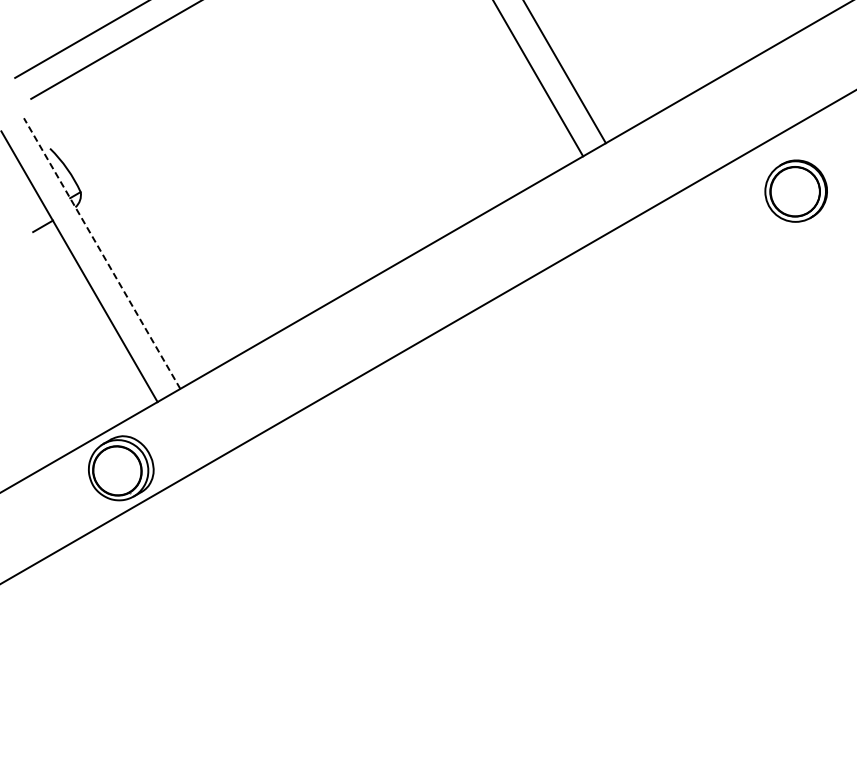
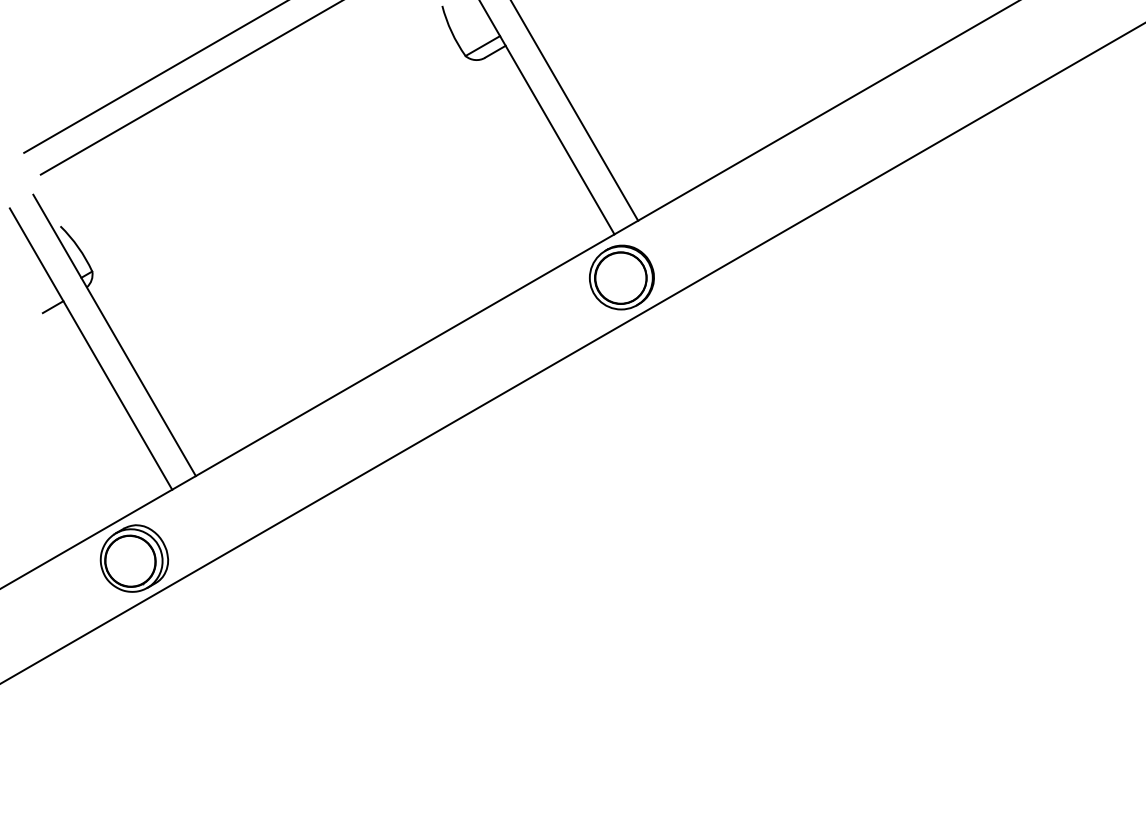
part: (795, 191) -> (621, 277), moved
line: (102, 253) -> (114, 335), dashed -> solid

